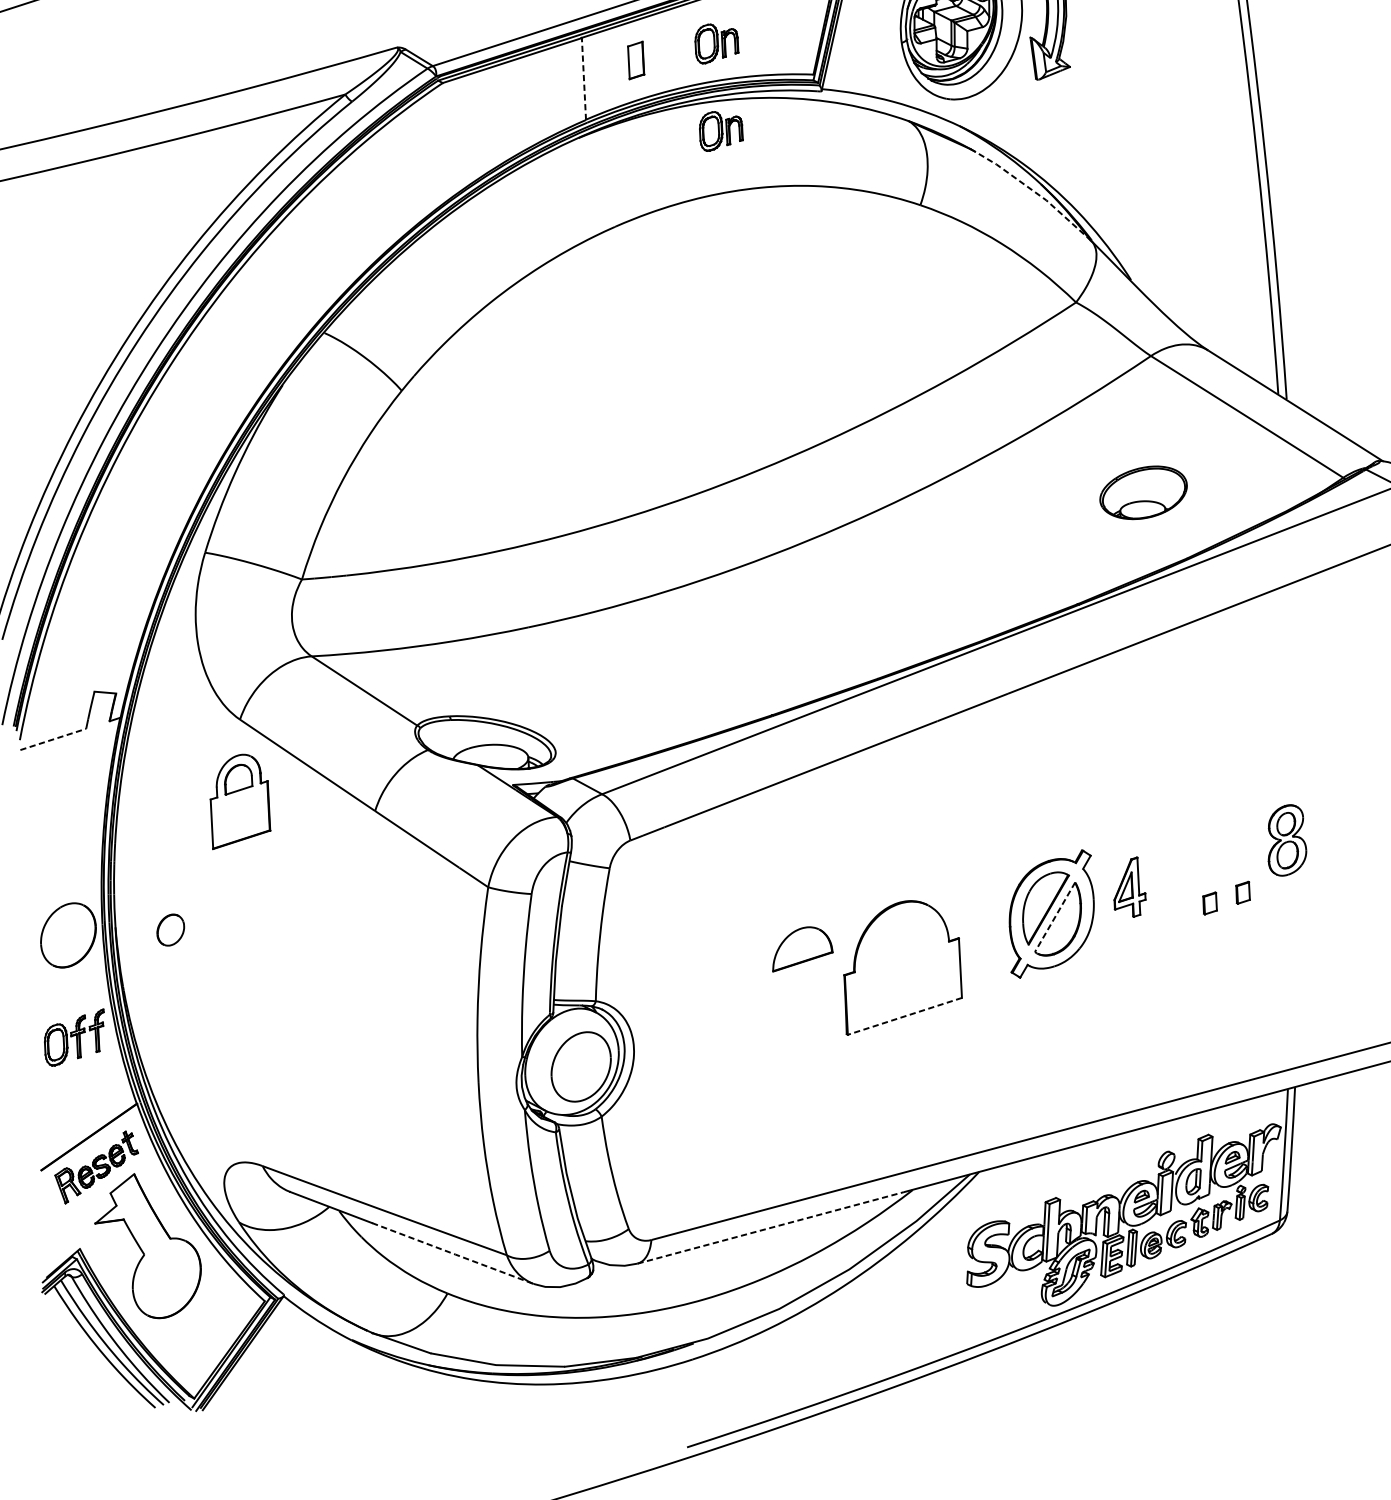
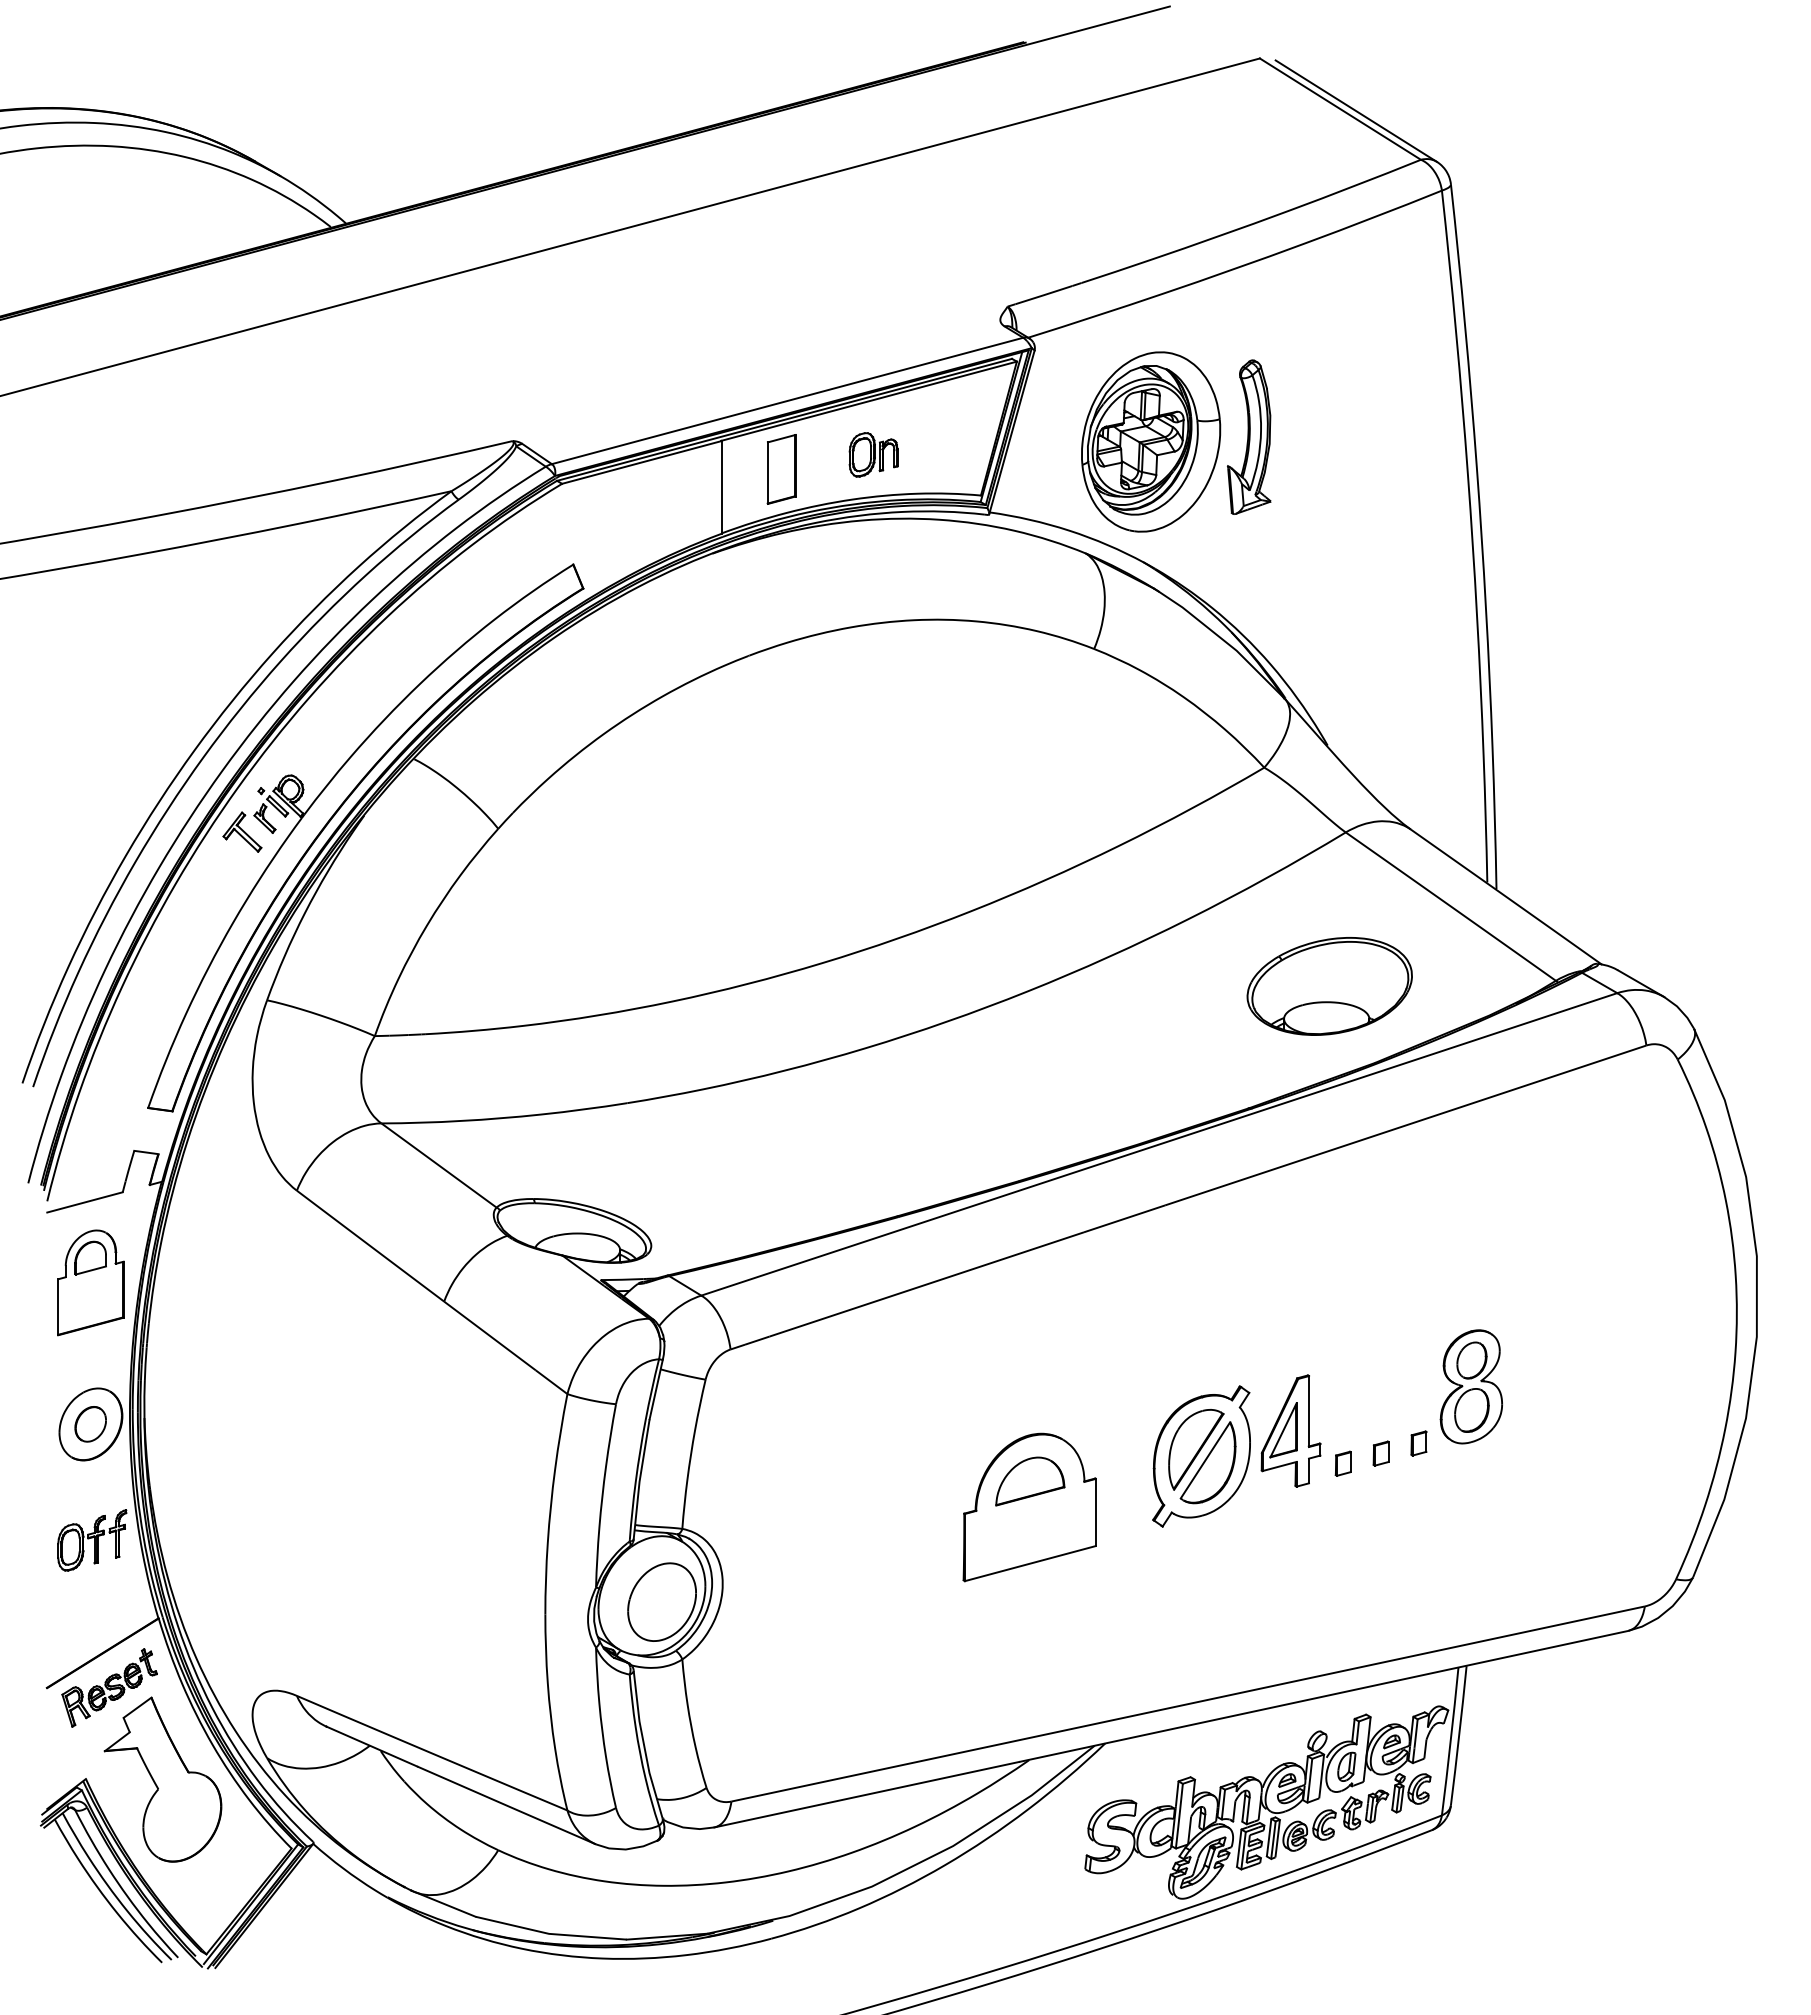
part: (636, 60) -> (781, 469), size x1.67
line: (583, 78) -> (721, 486), dashed -> solid
part: (721, 130) -> (873, 553), removed
line: (1036, 192) -> (1225, 641), dashed -> solid
part: (257, 386) -> (335, 815), added
part: (1143, 492) -> (1329, 986), size x1.67
line: (53, 739) -> (85, 1202), dashed -> solid
part: (239, 800) -> (90, 1282), moved
part: (1285, 840) -> (1470, 1386), size x1.43
part: (1128, 887) -> (1290, 1430), size x1.67
part: (1176, 913) -> (1342, 1463), added
line: (1055, 917) -> (1205, 1460), dashed -> solid
part: (170, 930) -> (90, 1424), moved
part: (802, 948) -> (1030, 1481), moved
line: (905, 1016) -> (1030, 1563), dashed -> solid
line: (770, 1227) -> (866, 1794), dashed -> solid
line: (453, 1253) -> (507, 1805), dashed -> solid

